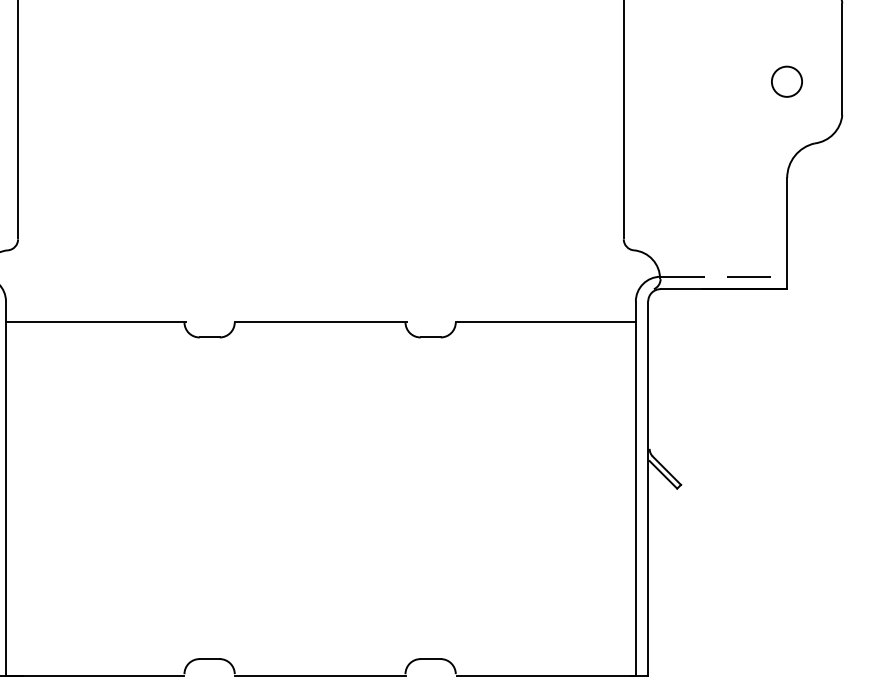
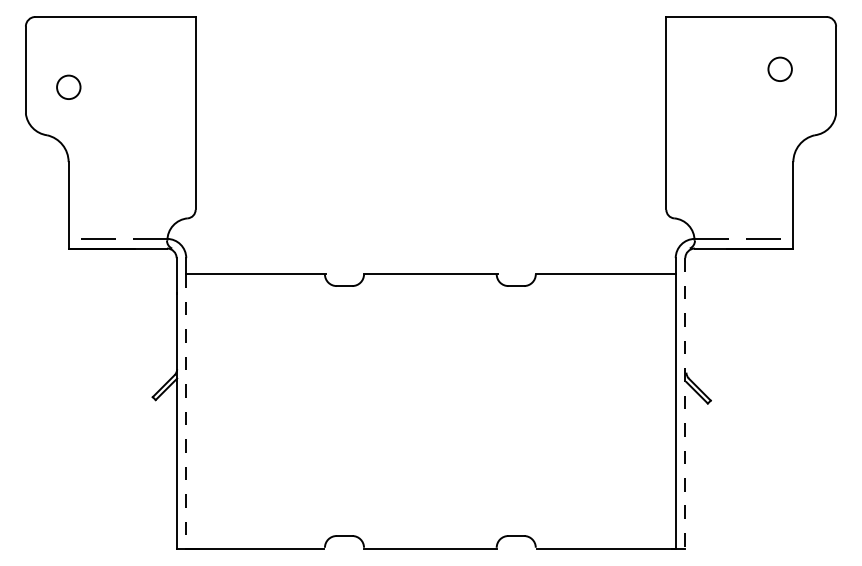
circle: (786, 80) -> (779, 68), moved
line: (648, 489) -> (685, 404), solid -> dashed
line: (6, 500) -> (186, 412), solid -> dashed

